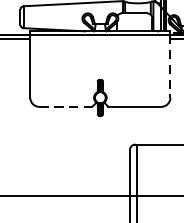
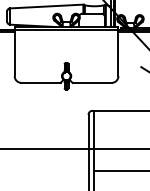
line: (170, 67) -> (118, 53), dashed -> solid
line: (65, 106) -> (40, 82), dashed -> solid

